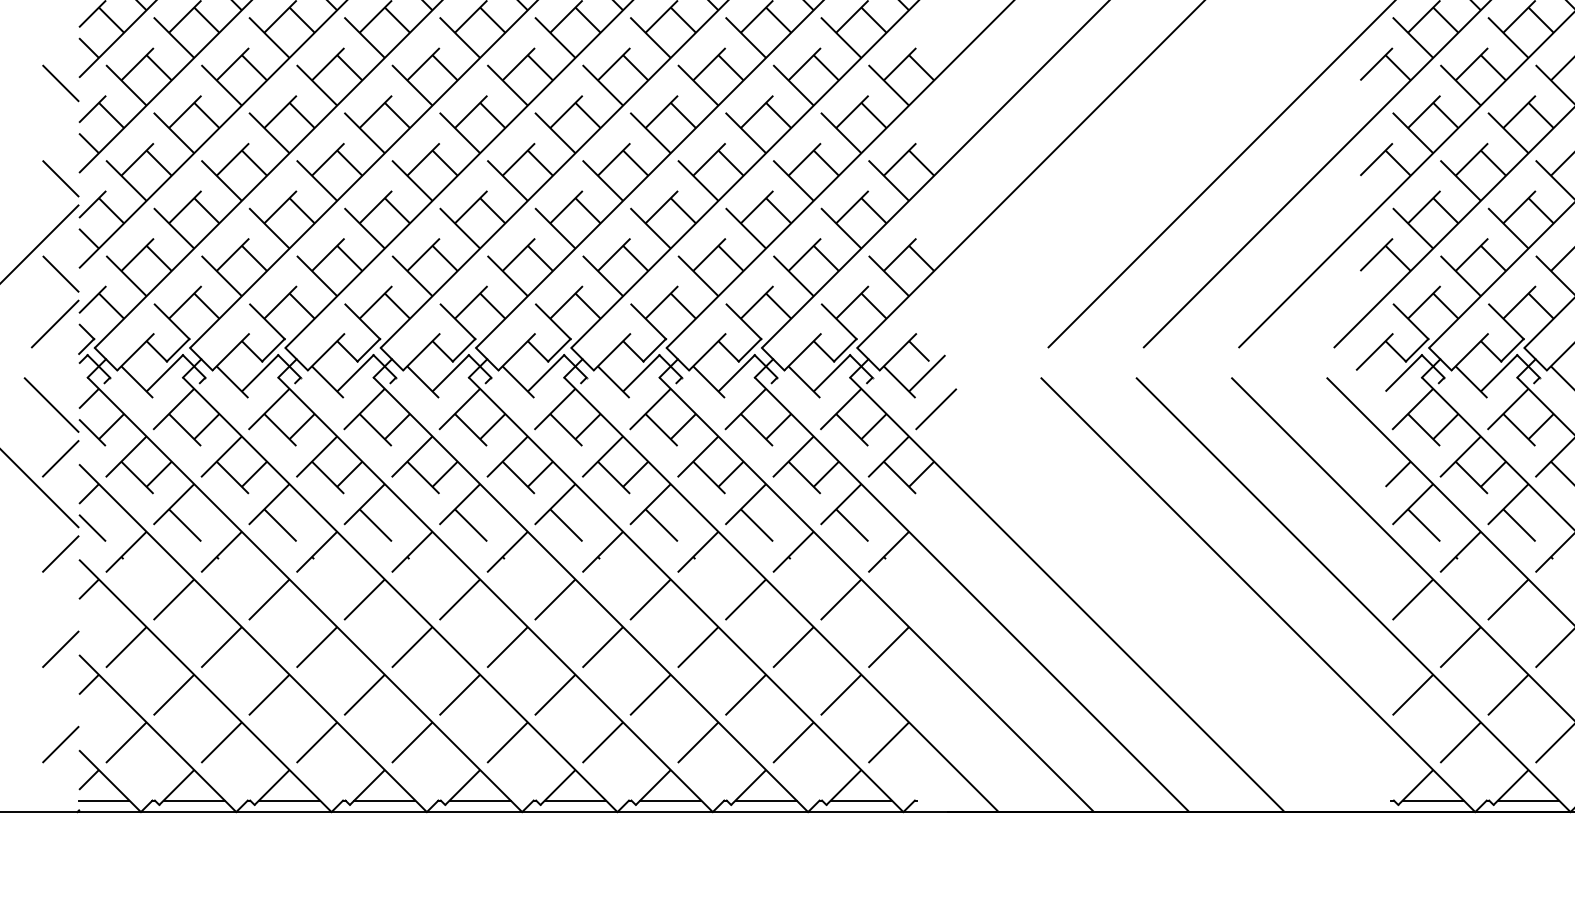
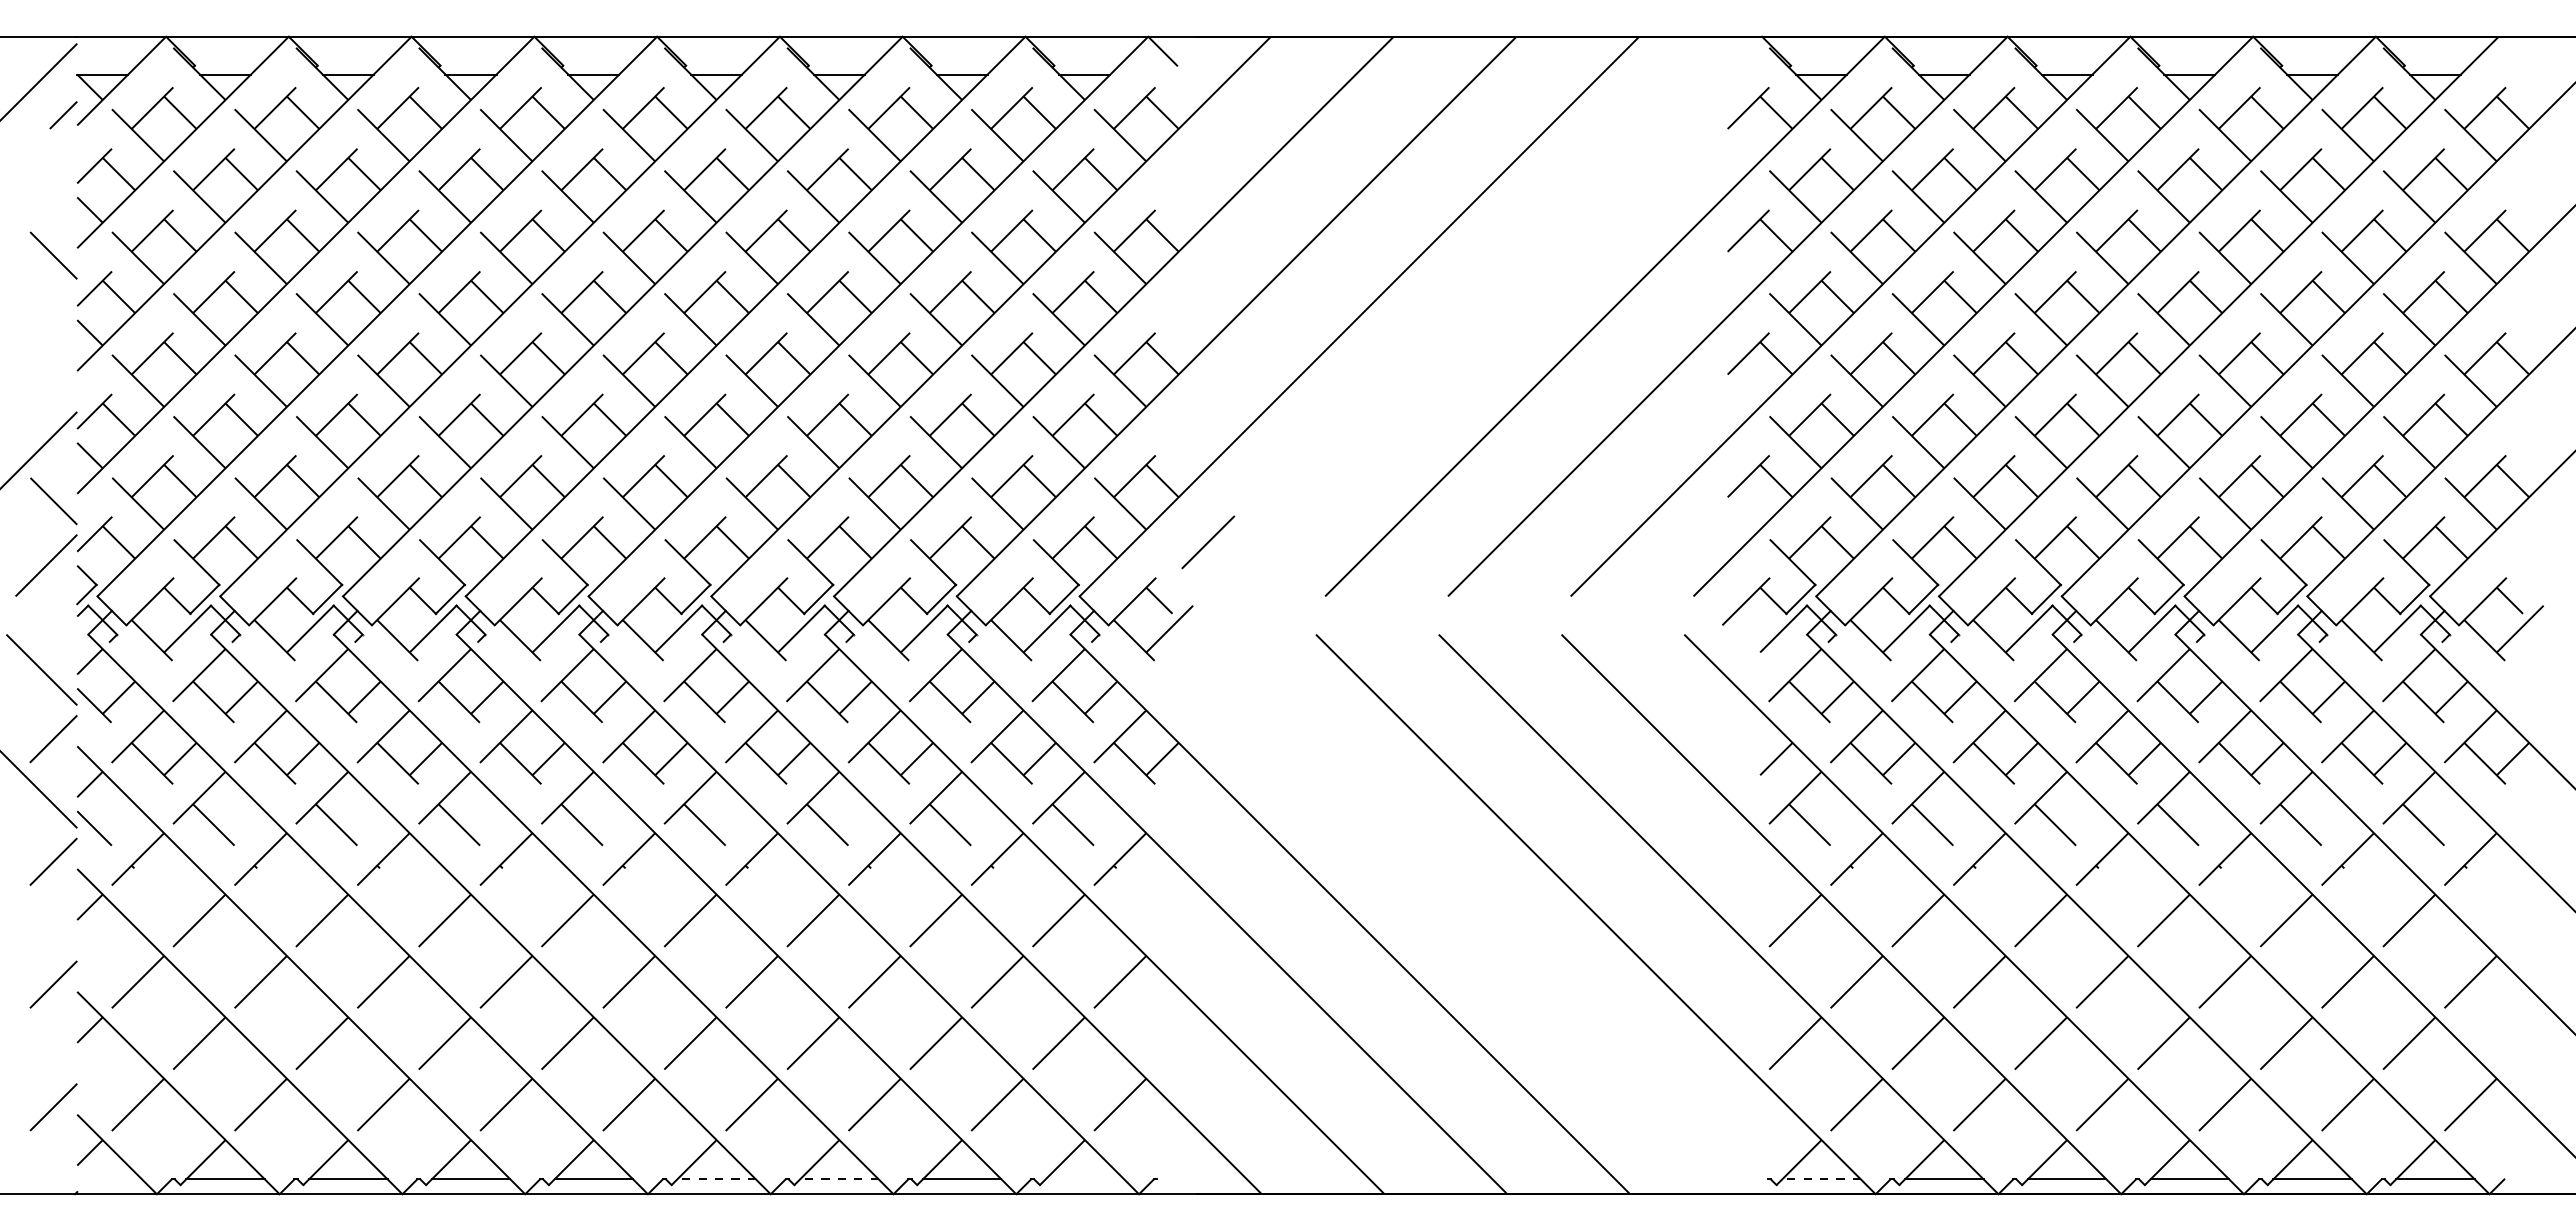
line: (60, 178) -> (53, 378), removed
line: (936, 409) -> (1208, 542), moved
line: (104, 800) -> (109, 1179), removed
line: (575, 800) -> (716, 1179), solid -> dashed
line: (670, 800) -> (838, 1179), solid -> dashed
line: (861, 800) -> (1084, 1179), removed
line: (1433, 800) -> (1821, 1179), solid -> dashed

